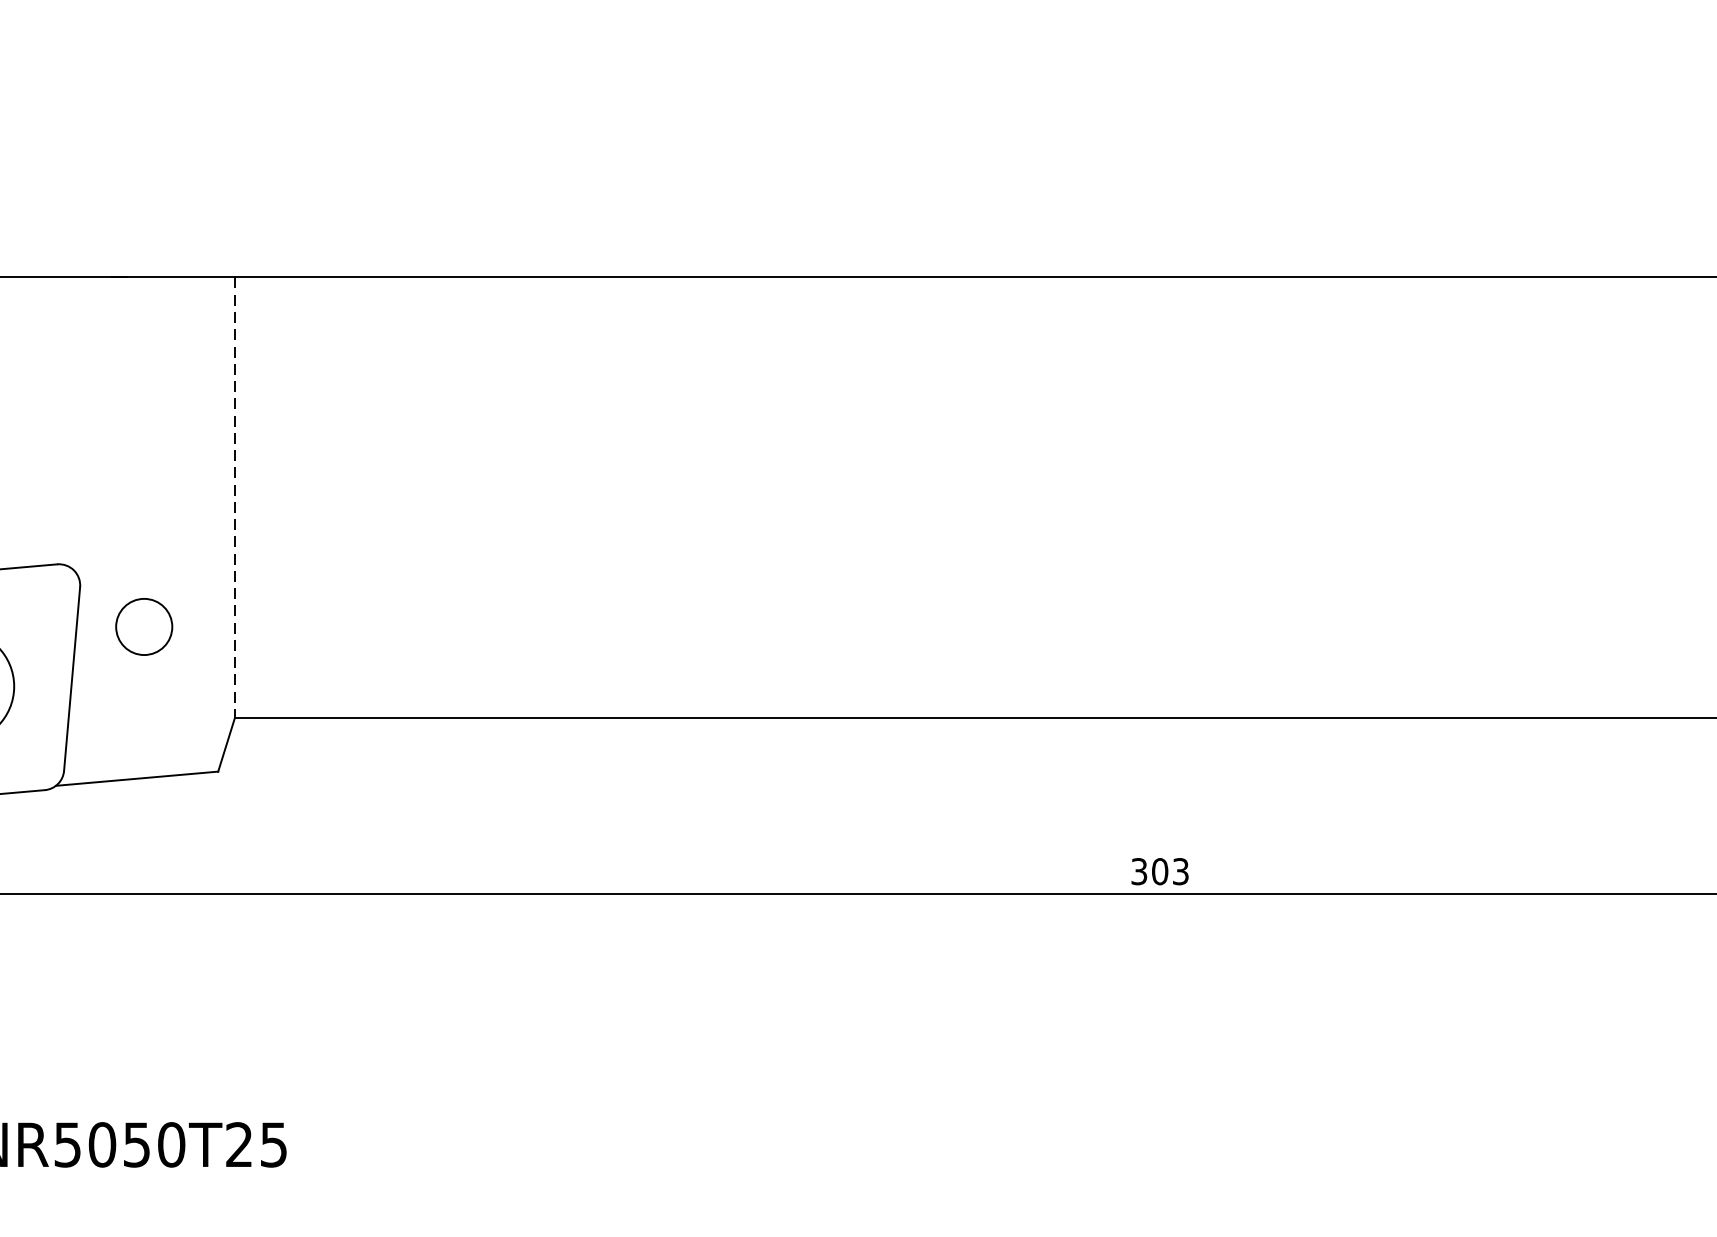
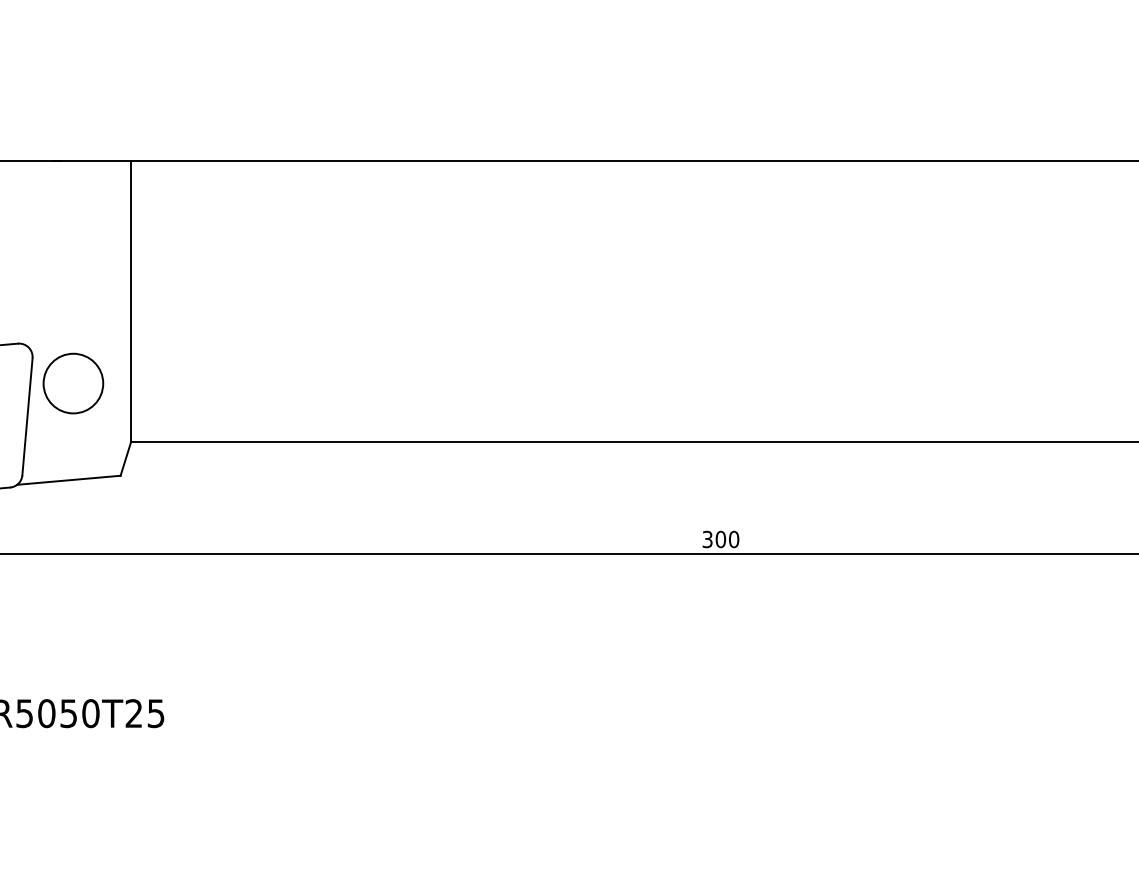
line: (235, 498) -> (131, 301), dashed -> solid
circle: (144, 626) -> (73, 383), size x1.67
text: (1181, 871) -> (734, 539), 303 -> 300

